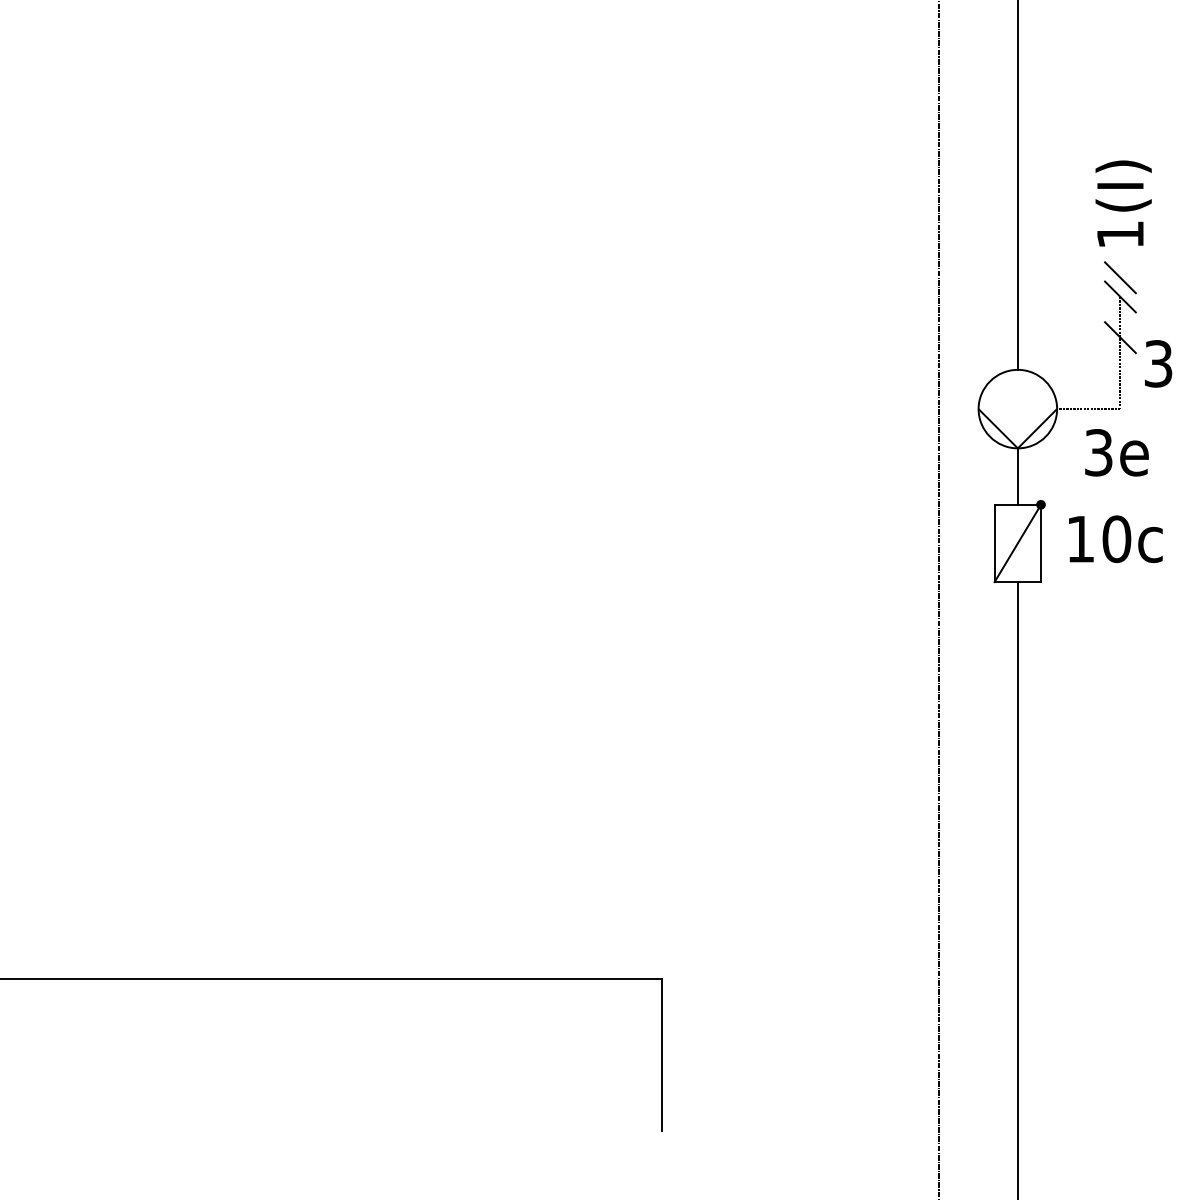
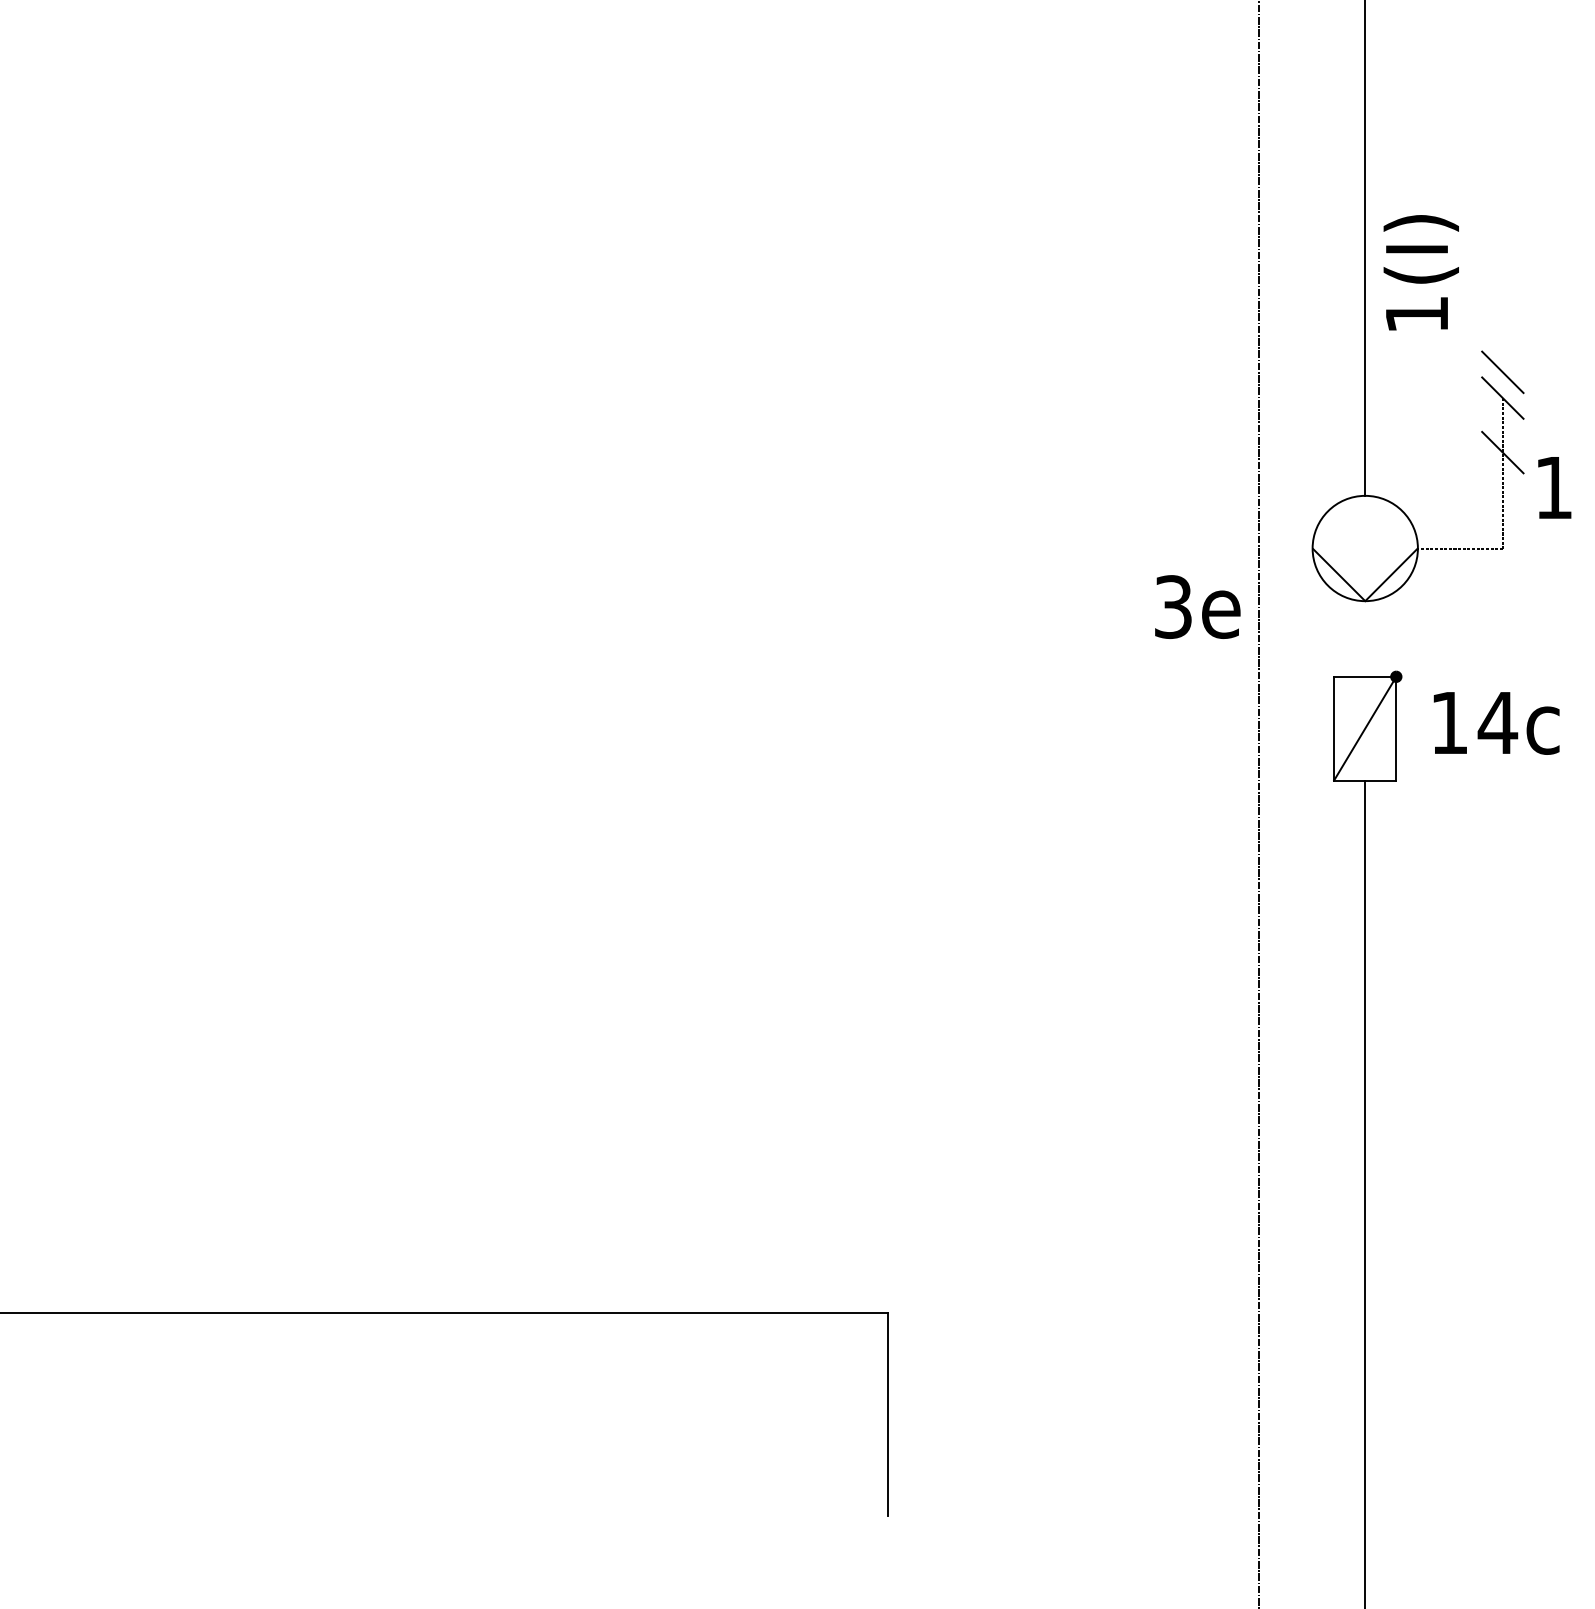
text: (1123, 203) -> (1421, 272), moved
text: (1158, 363) -> (1553, 487), 3 -> 1
text: (1116, 452) -> (1197, 606), moved
line: (1017, 476) -> (1364, 638), removed
text: (1116, 539) -> (1497, 723), 10c -> 14c

